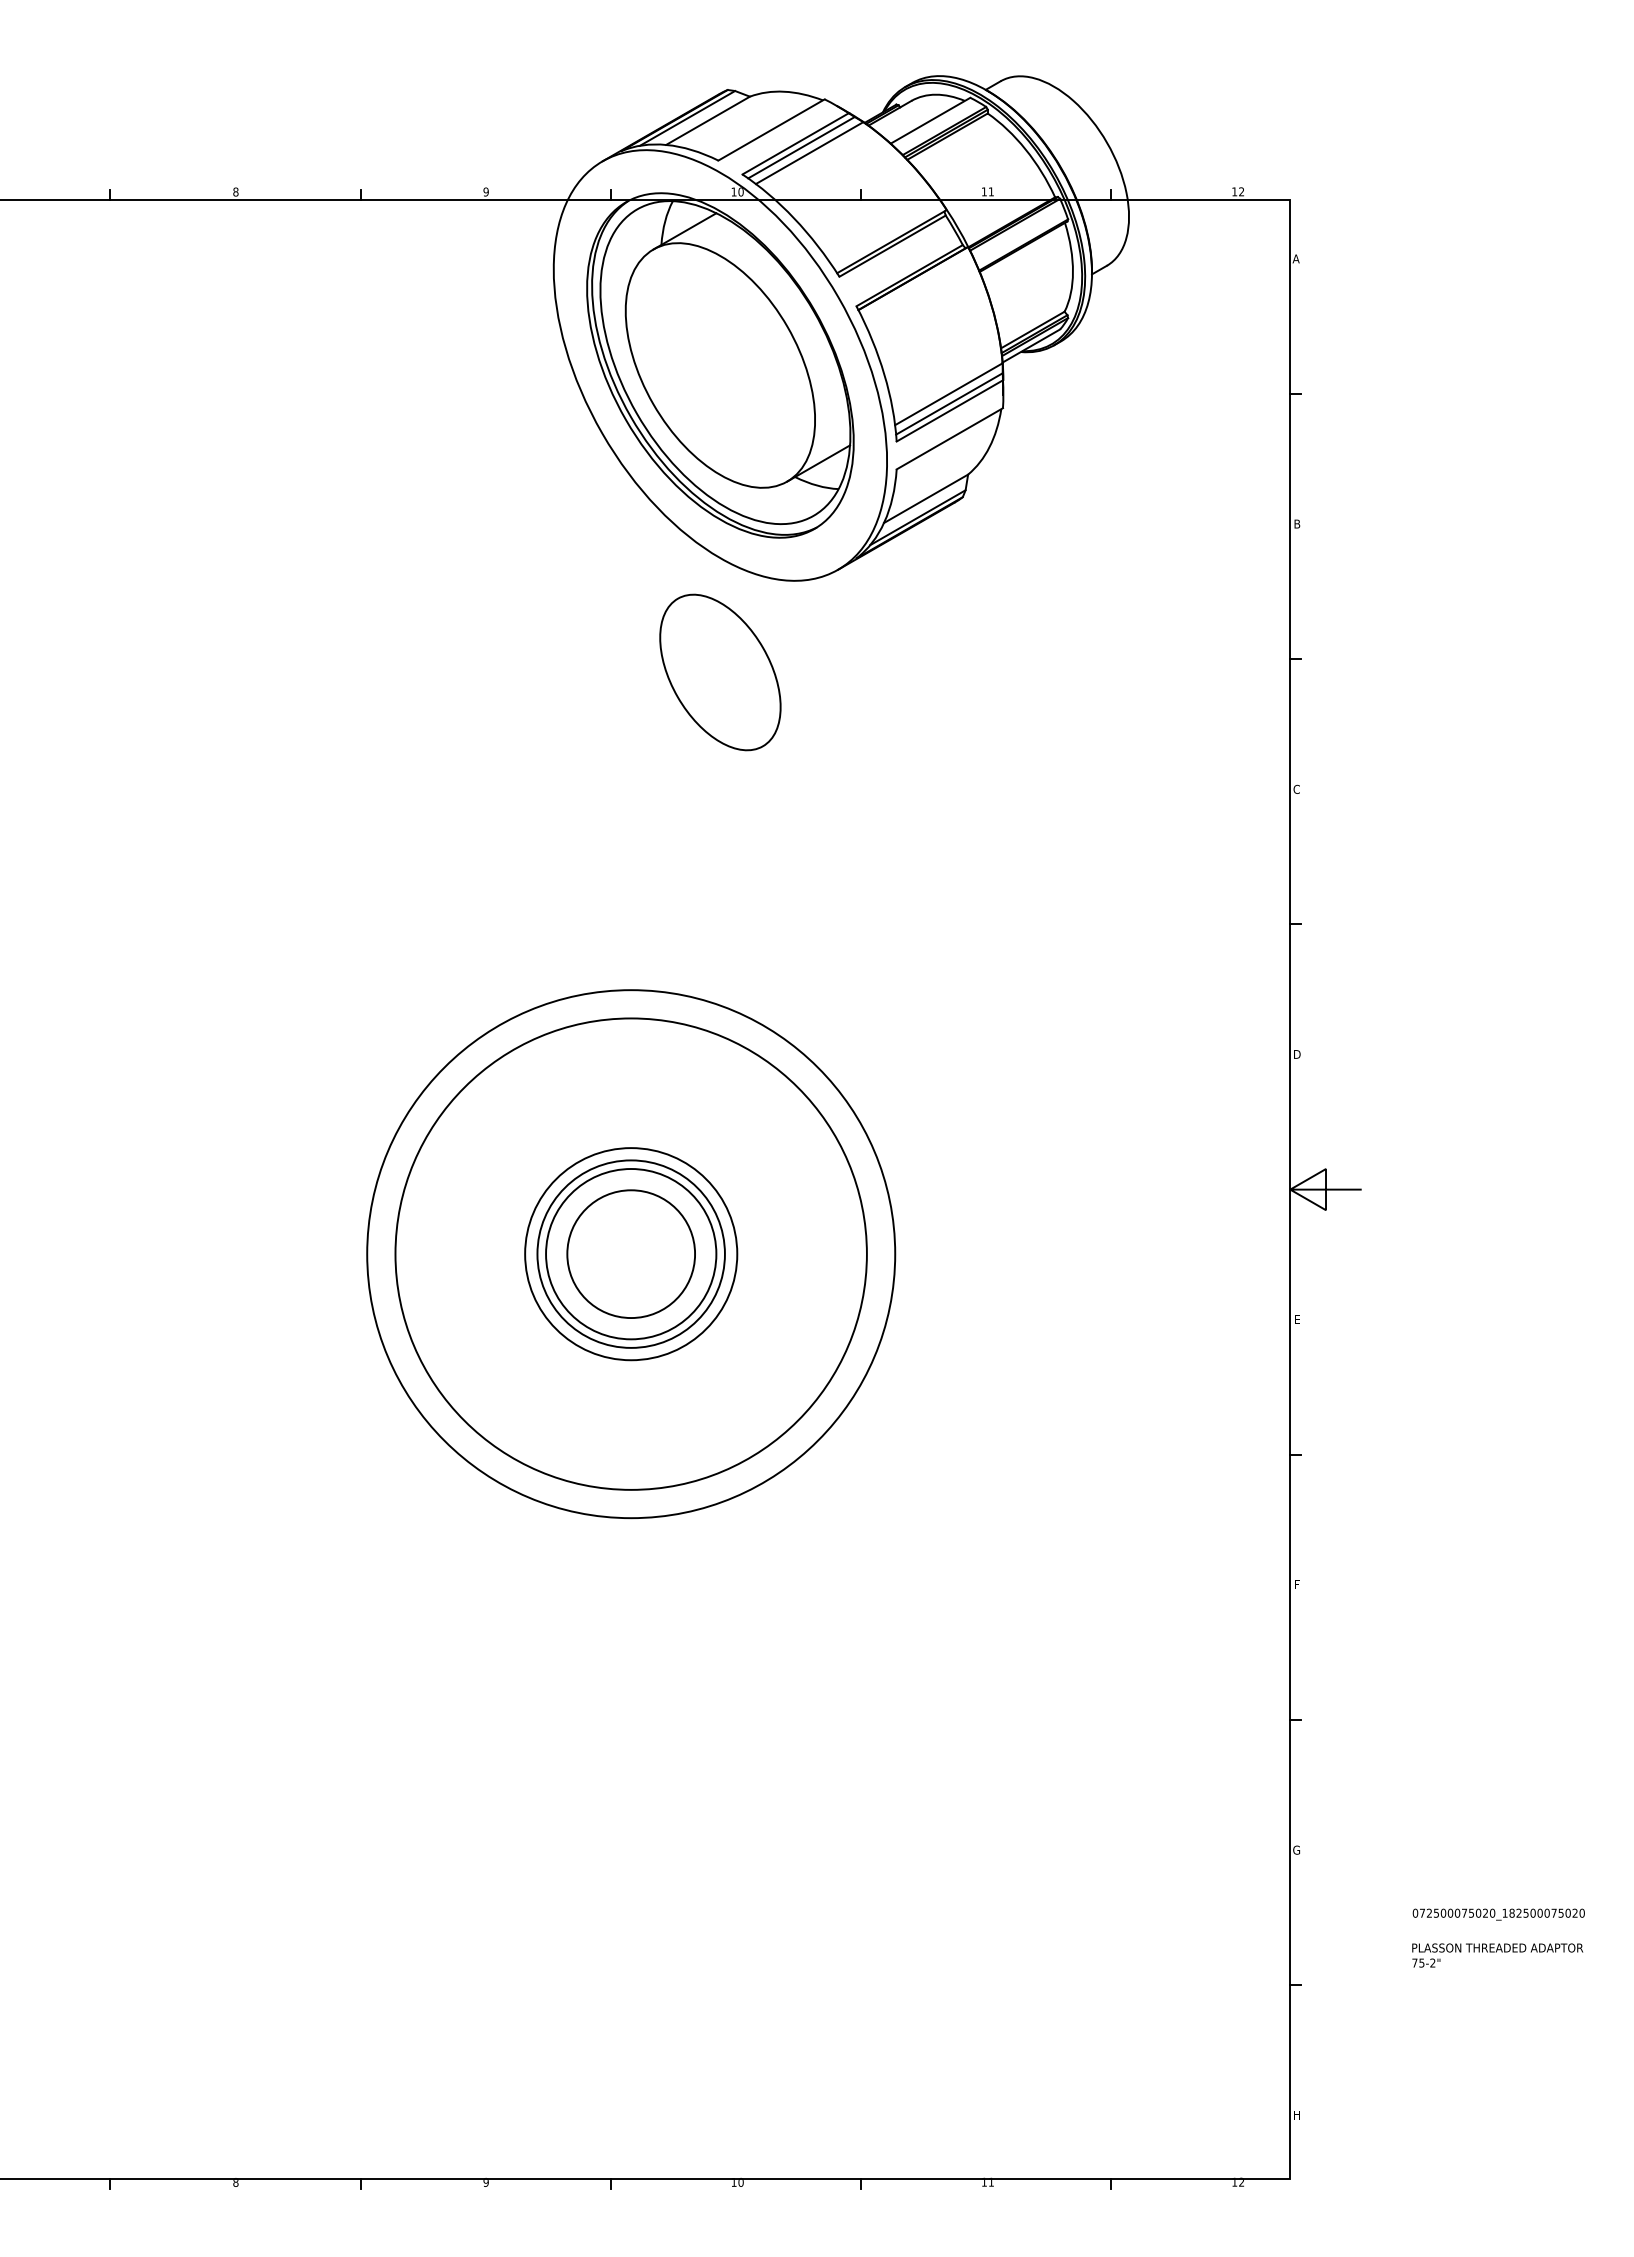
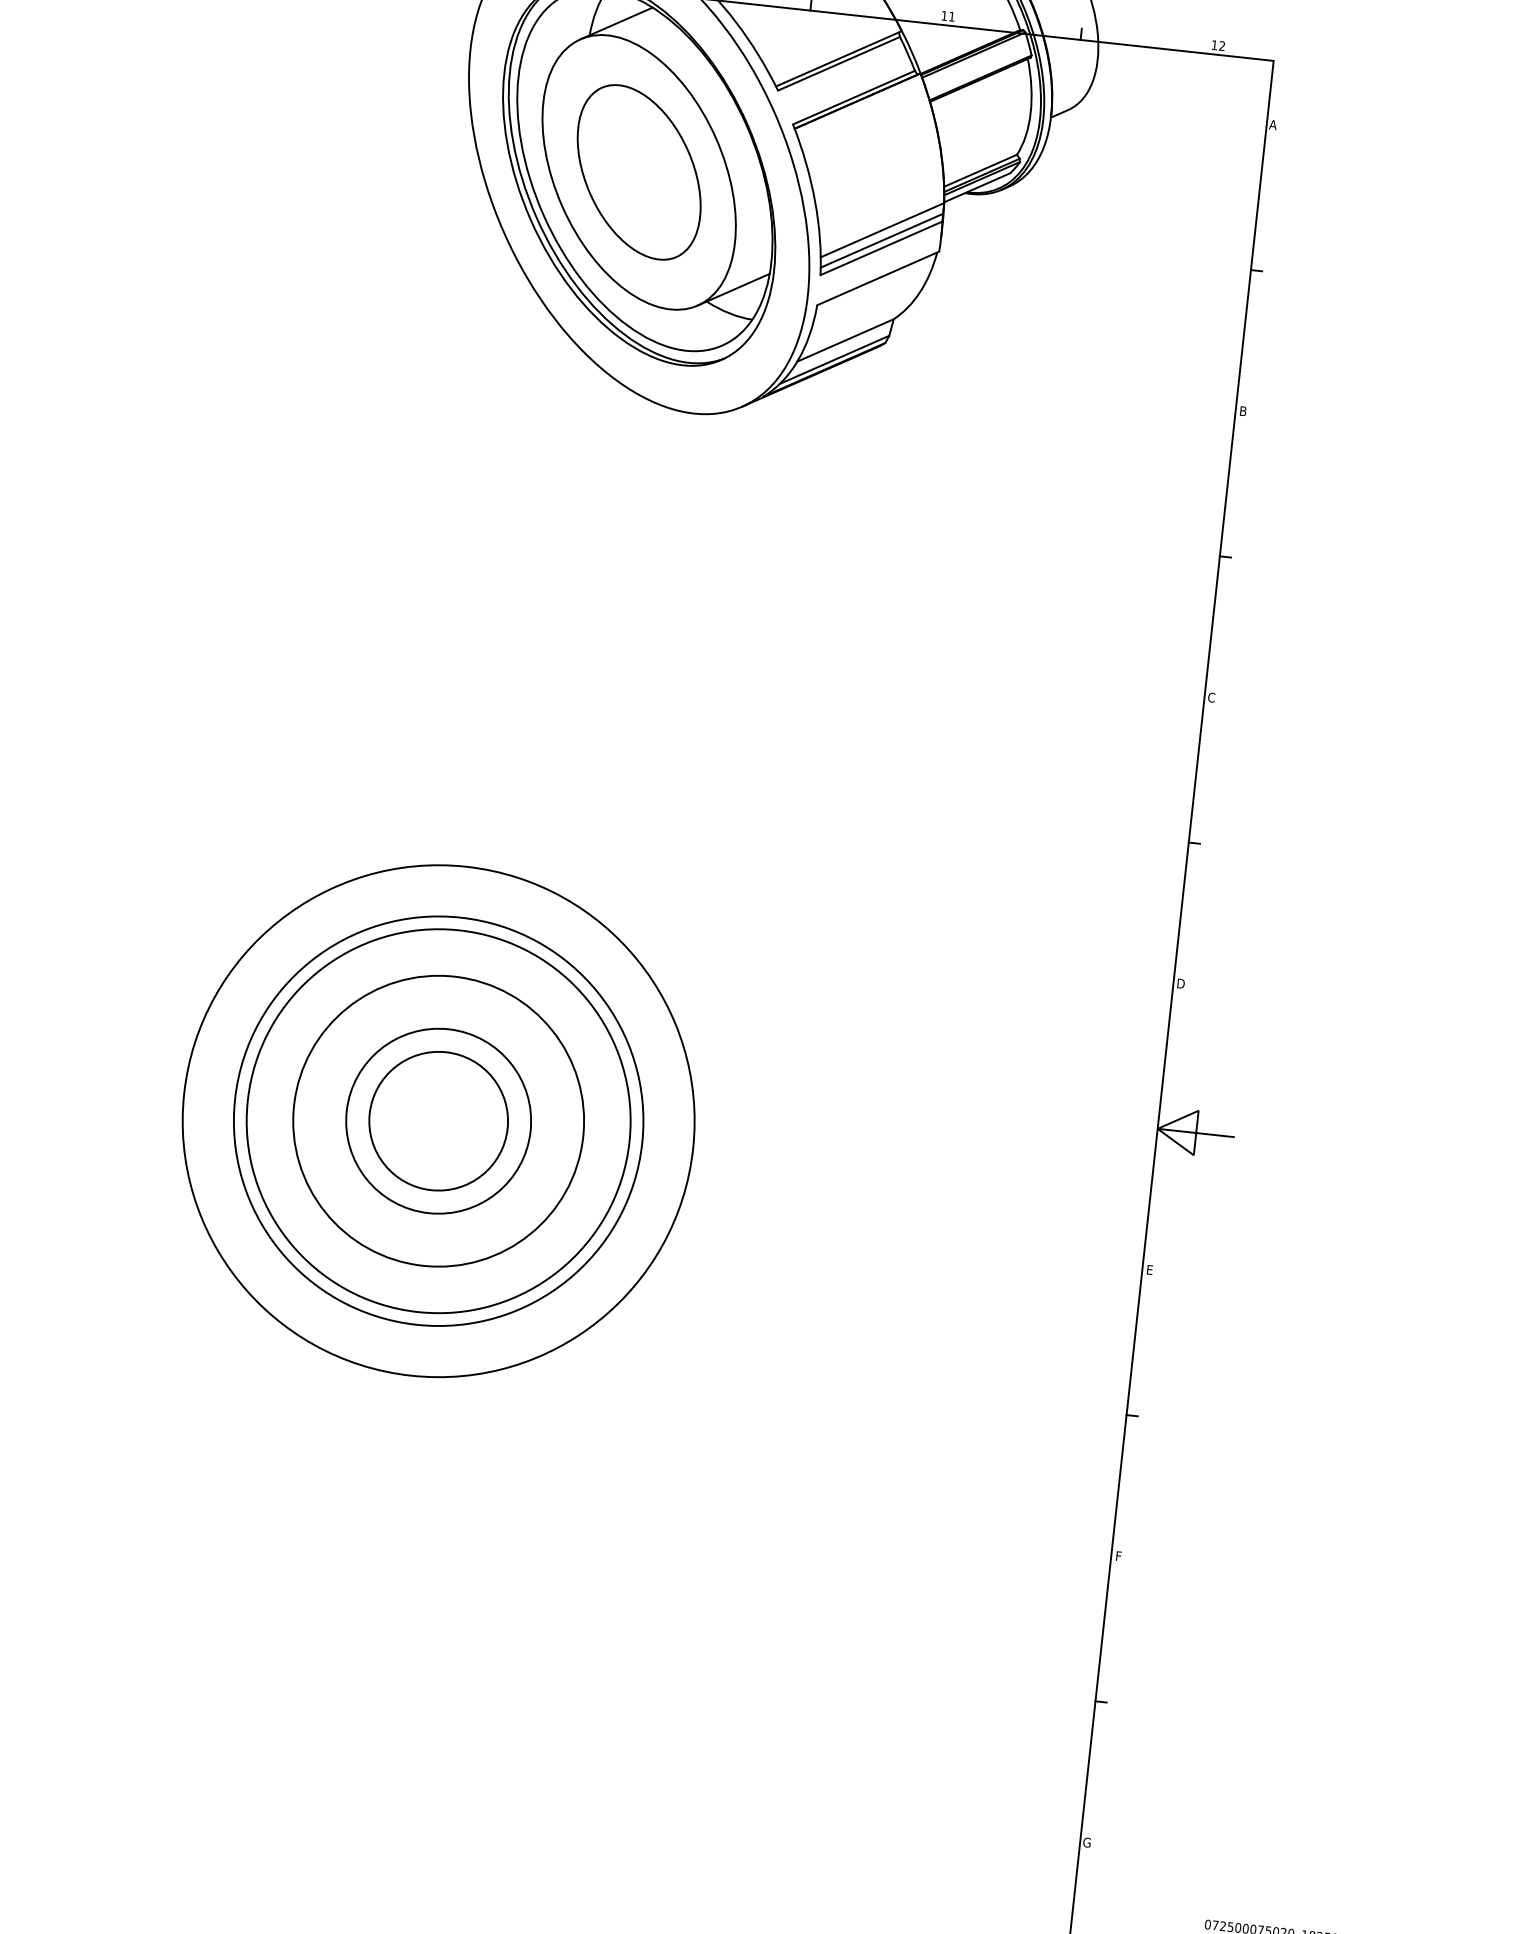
part: (720, 672) -> (639, 172), moved
circle: (630, 1253) -> (437, 1120), size x0.71
circle: (631, 1253) -> (439, 1120), size x1.67
circle: (631, 1254) -> (438, 1121), size x1.43

